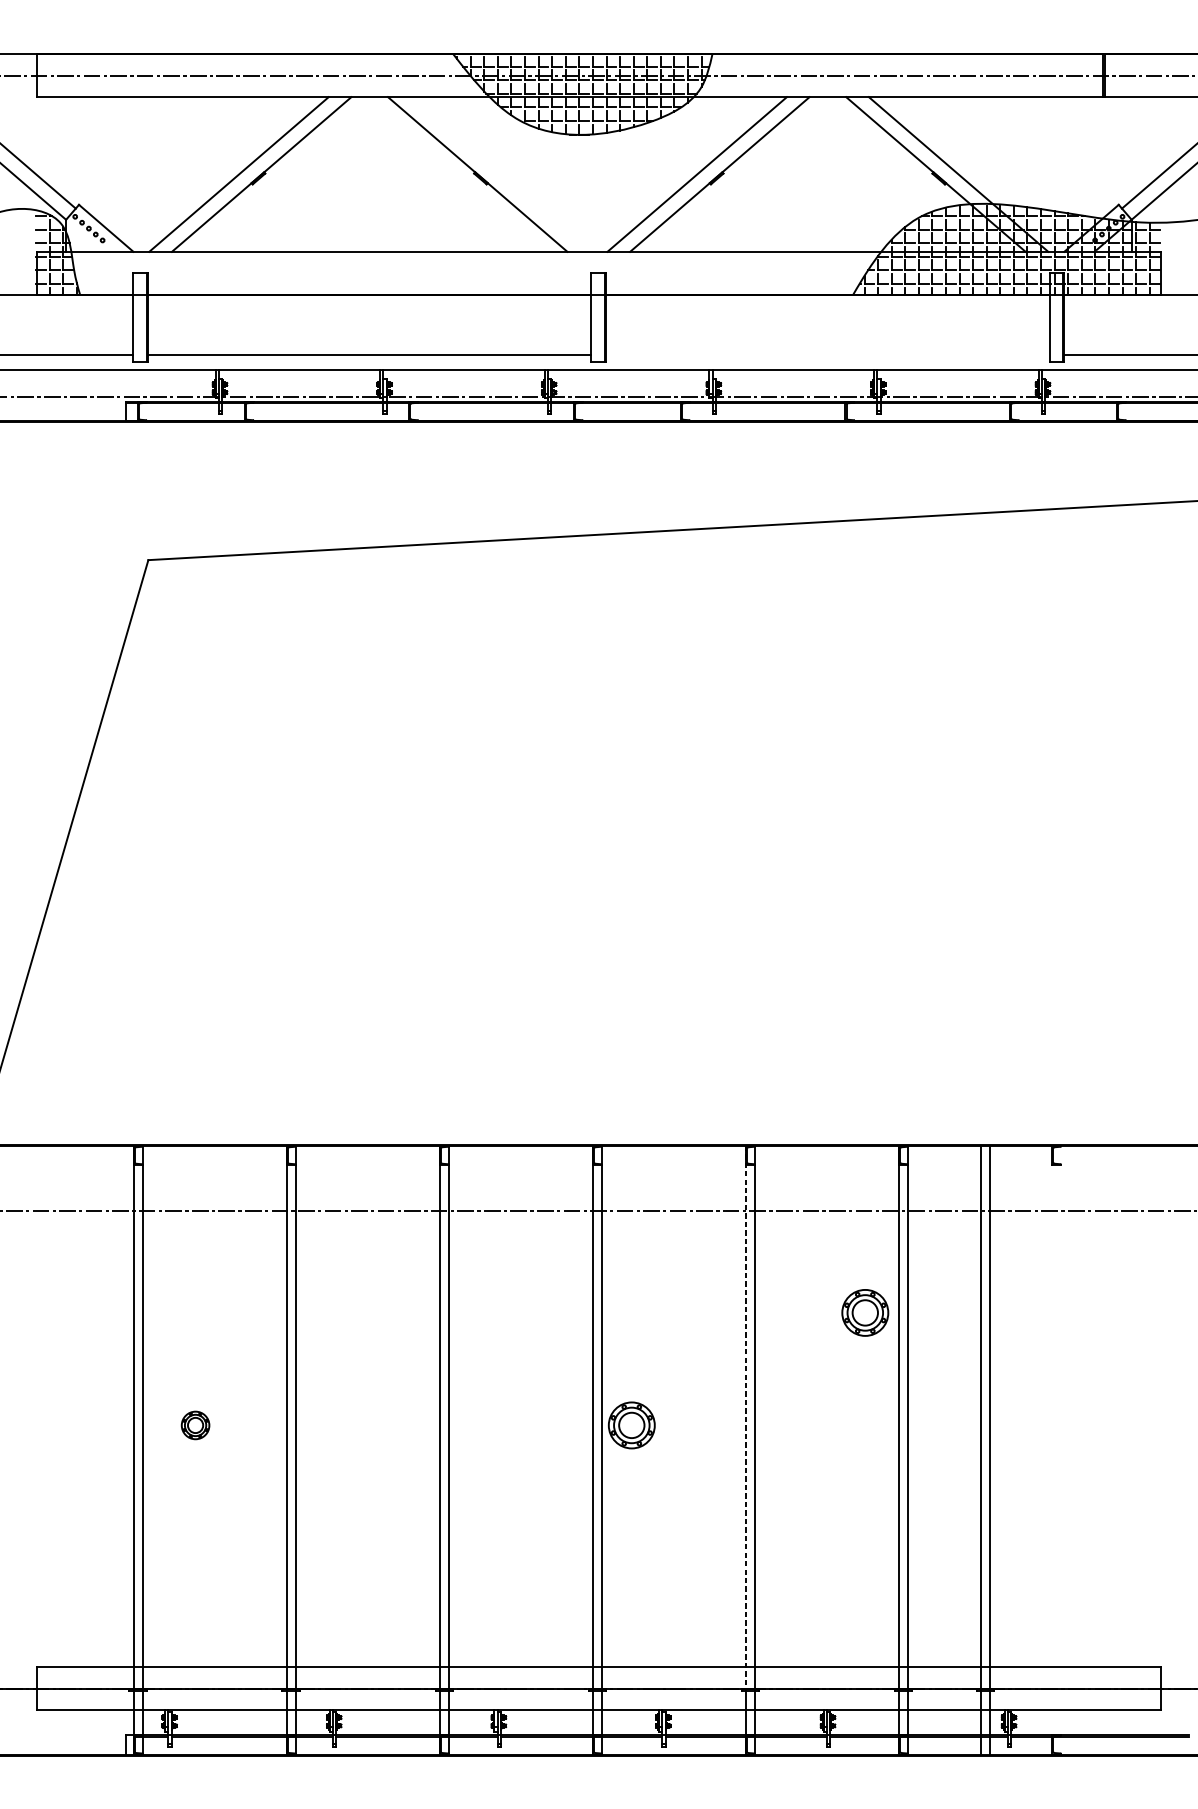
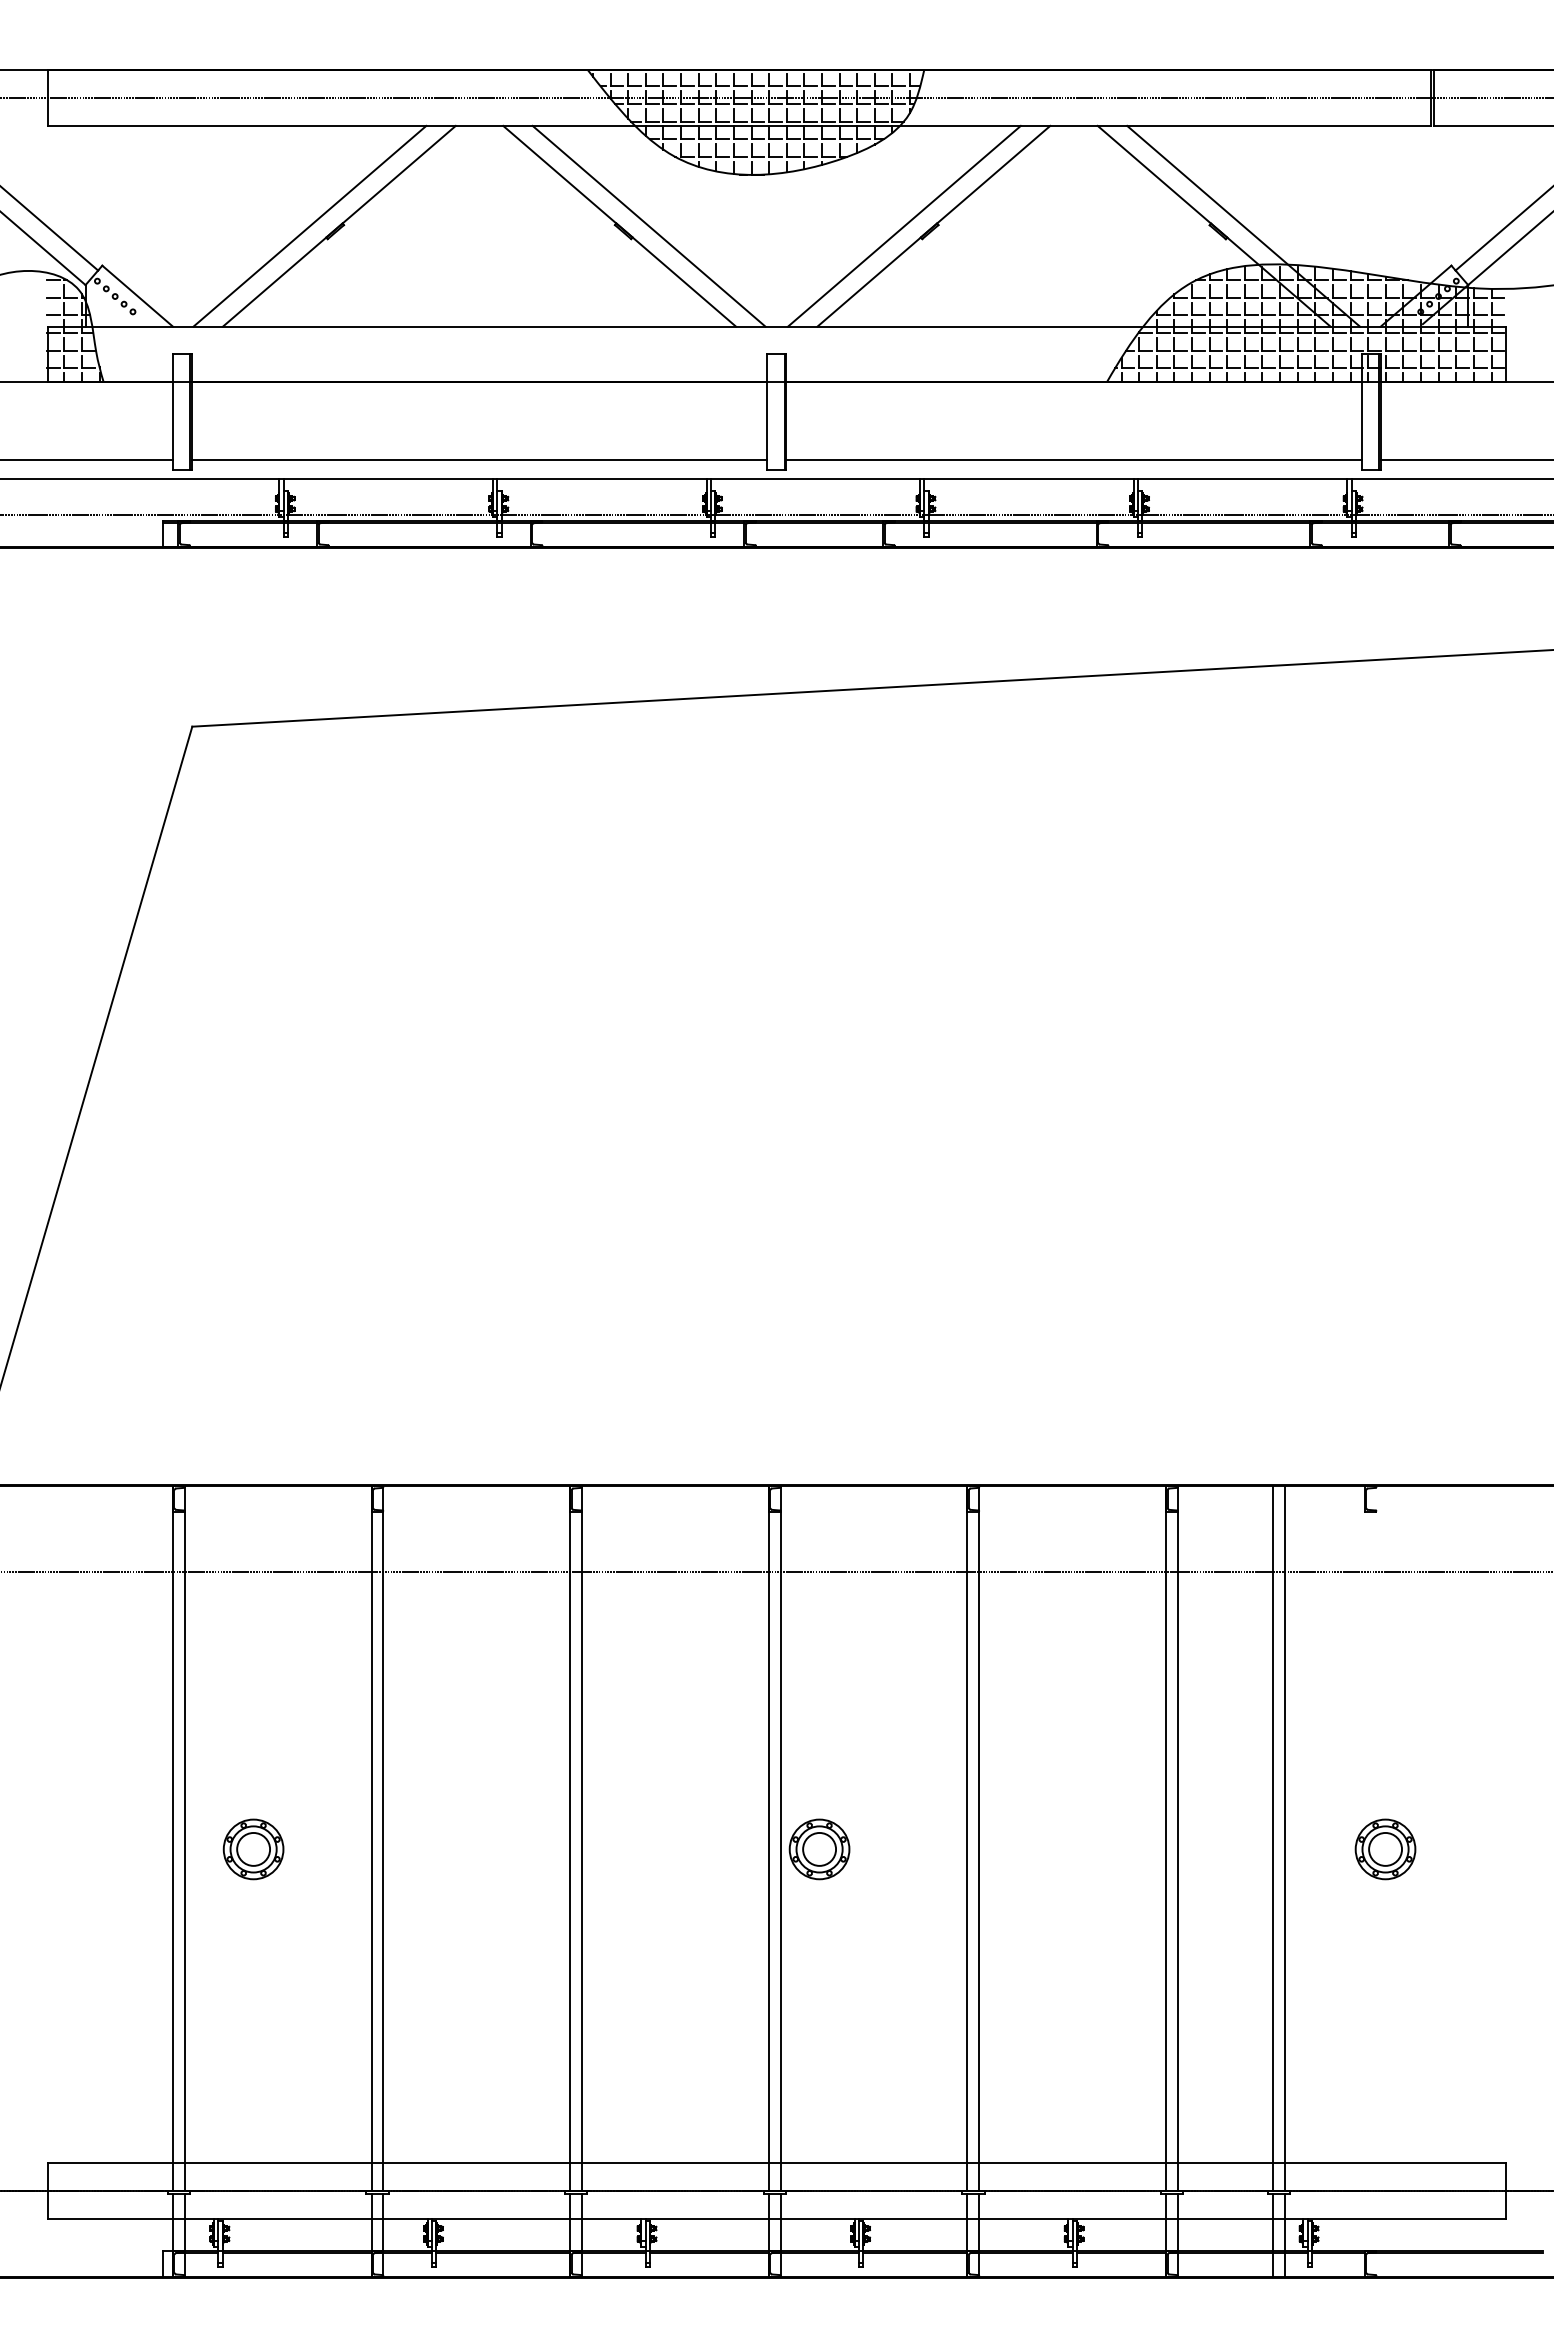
line: (499, 173) -> (648, 225), added
line: (827, 354) -> (1073, 460), added
part: (865, 1312) -> (1385, 1849), moved
line: (745, 1417) -> (967, 1839), dashed -> solid
part: (195, 1425) -> (253, 1849), size x1.67

